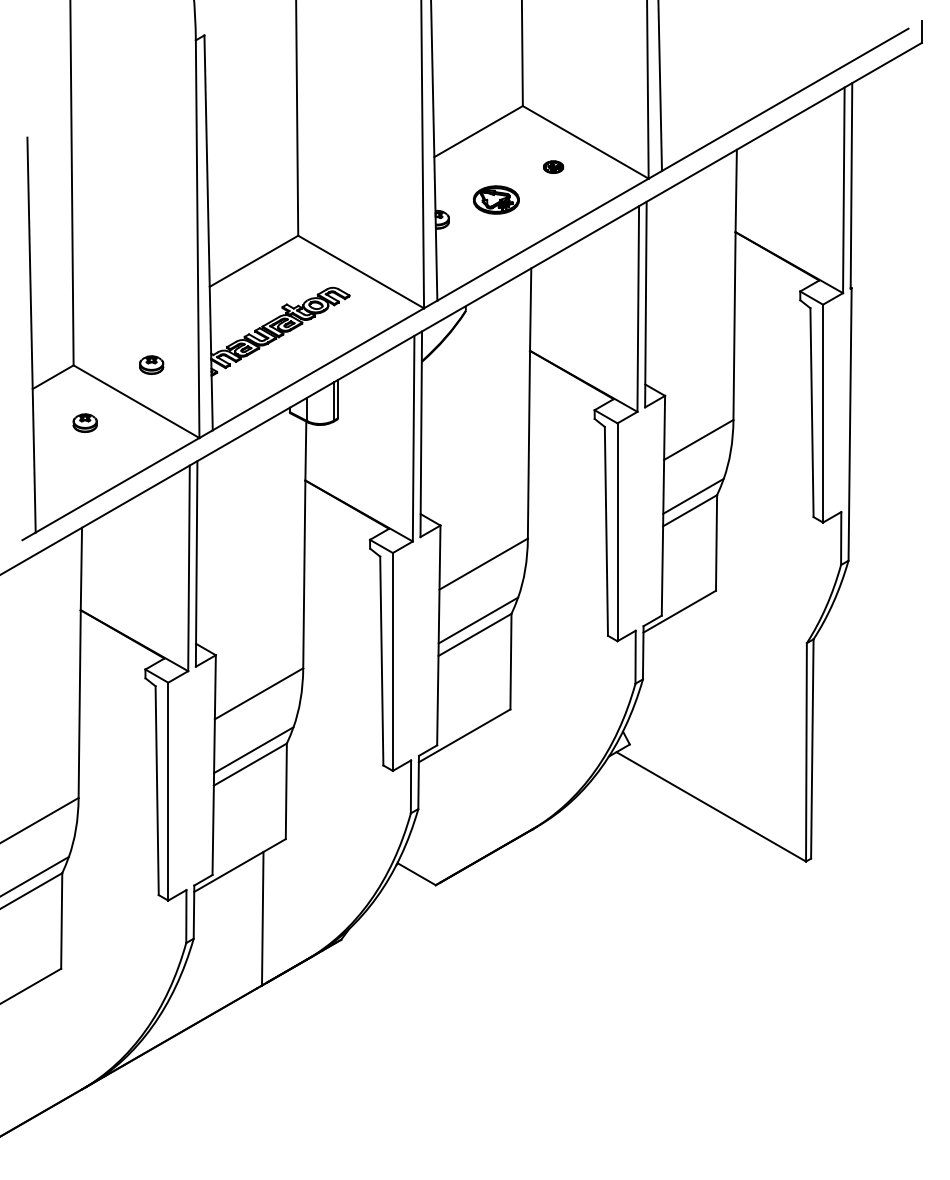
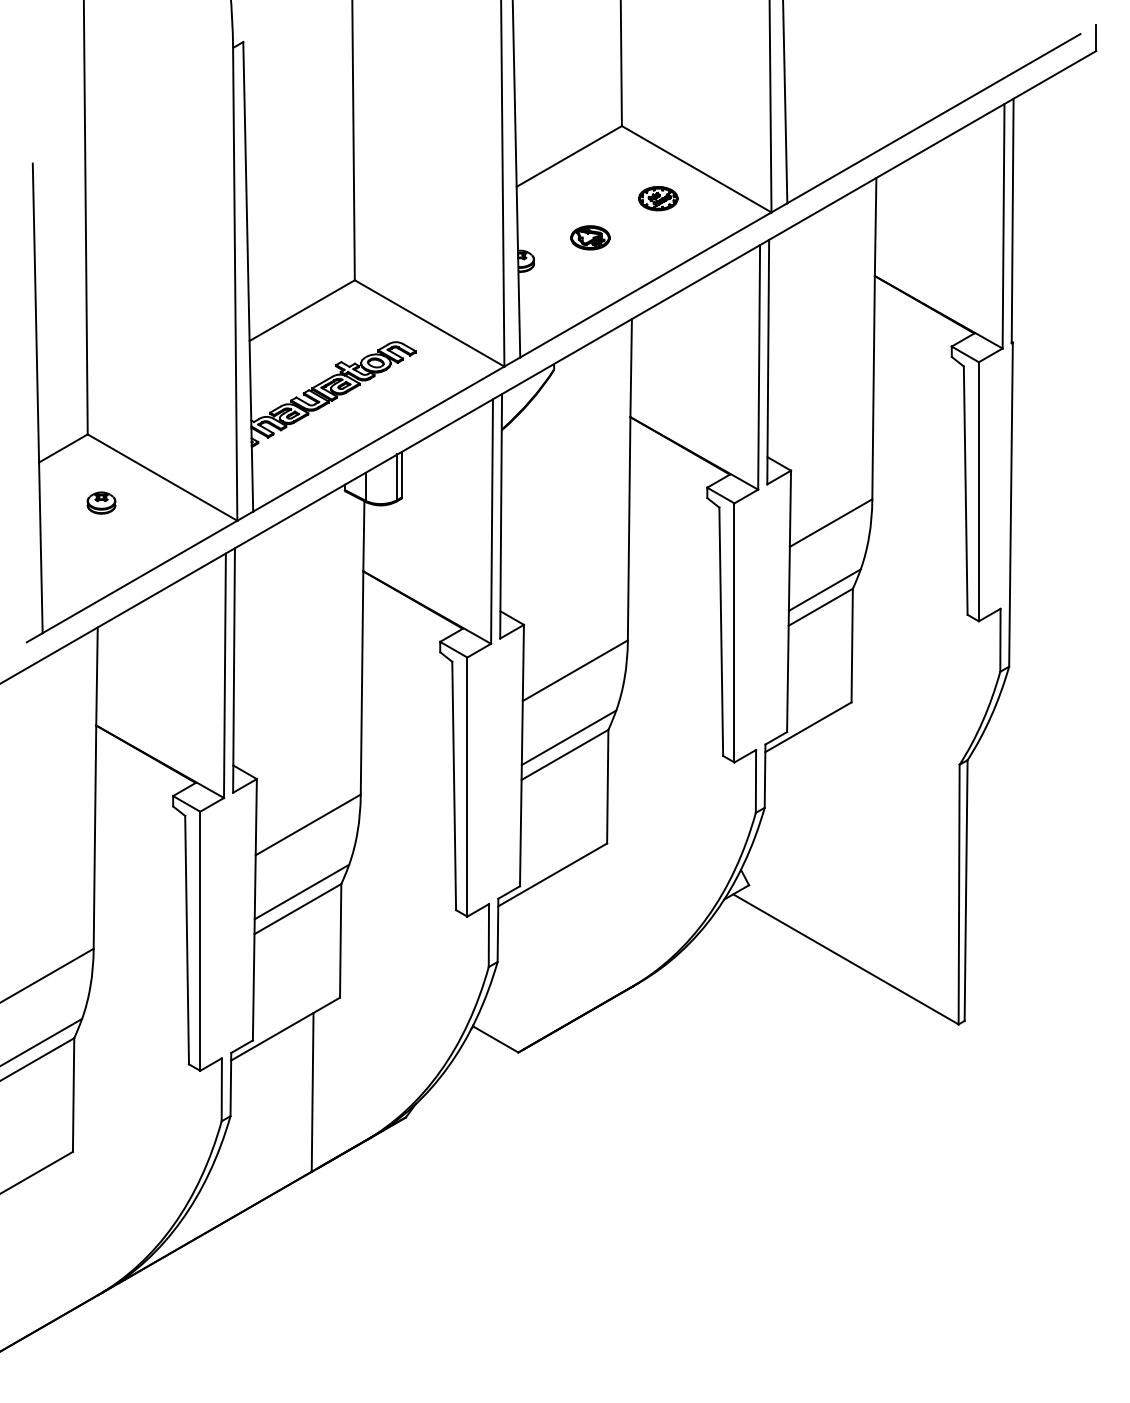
part: (553, 166) -> (658, 198), size x1.67
part: (496, 199) -> (590, 237), size x0.71
part: (151, 364) -> (180, 433), removed

